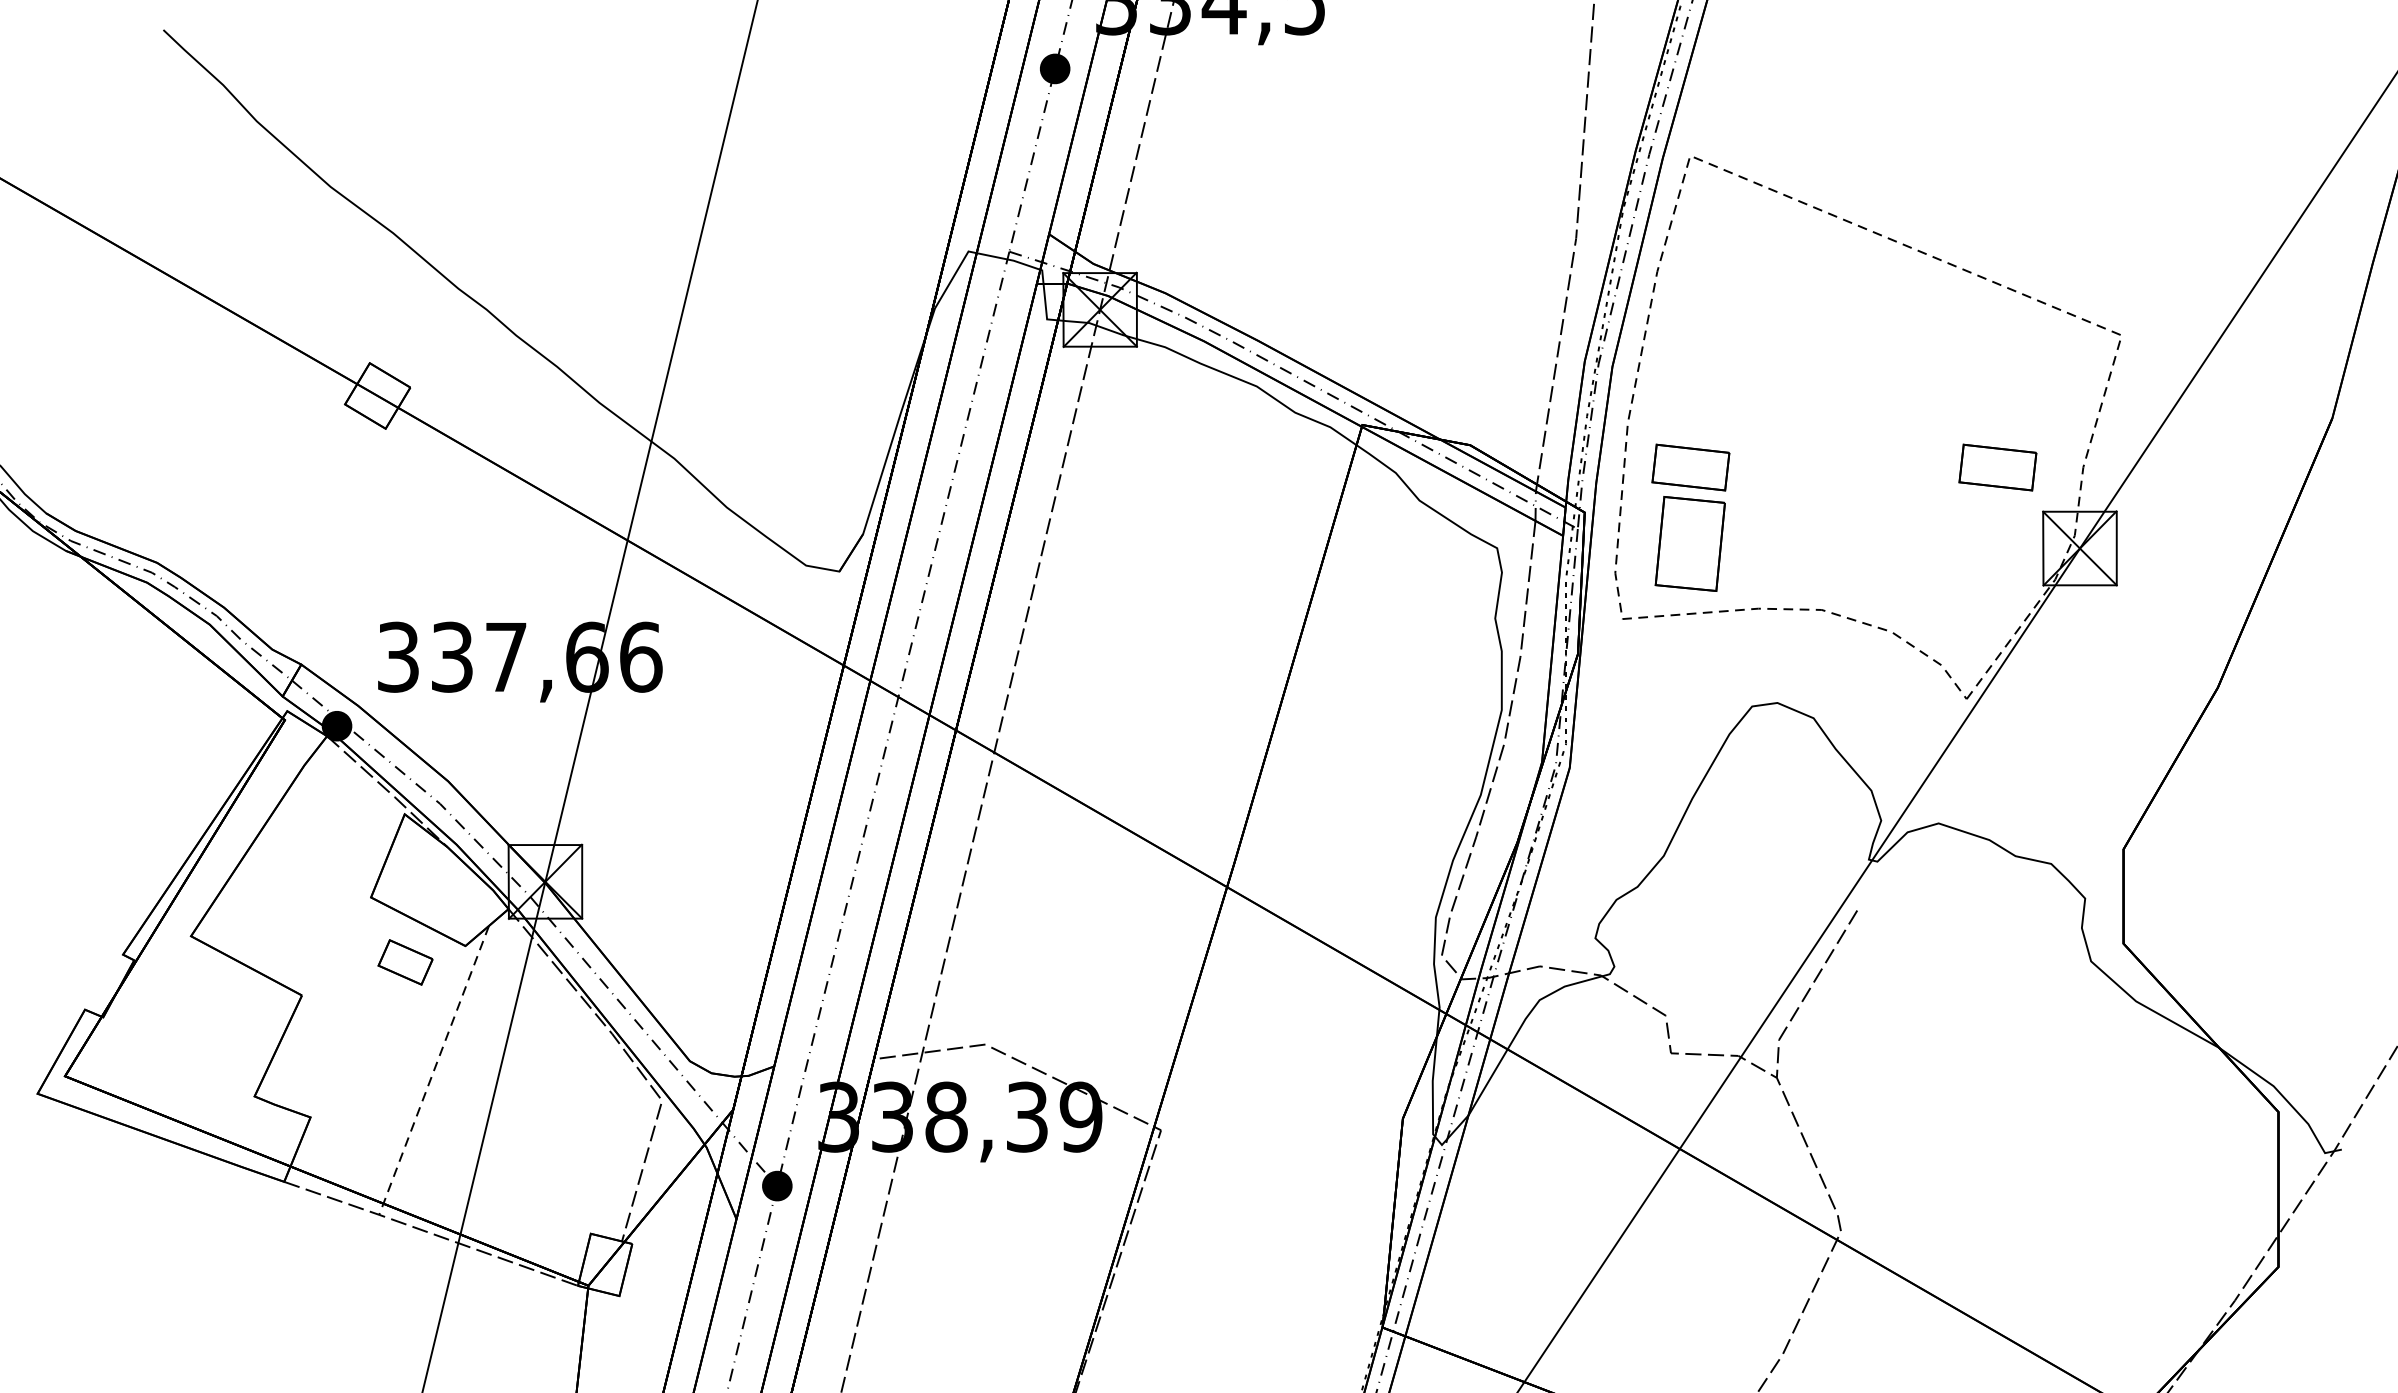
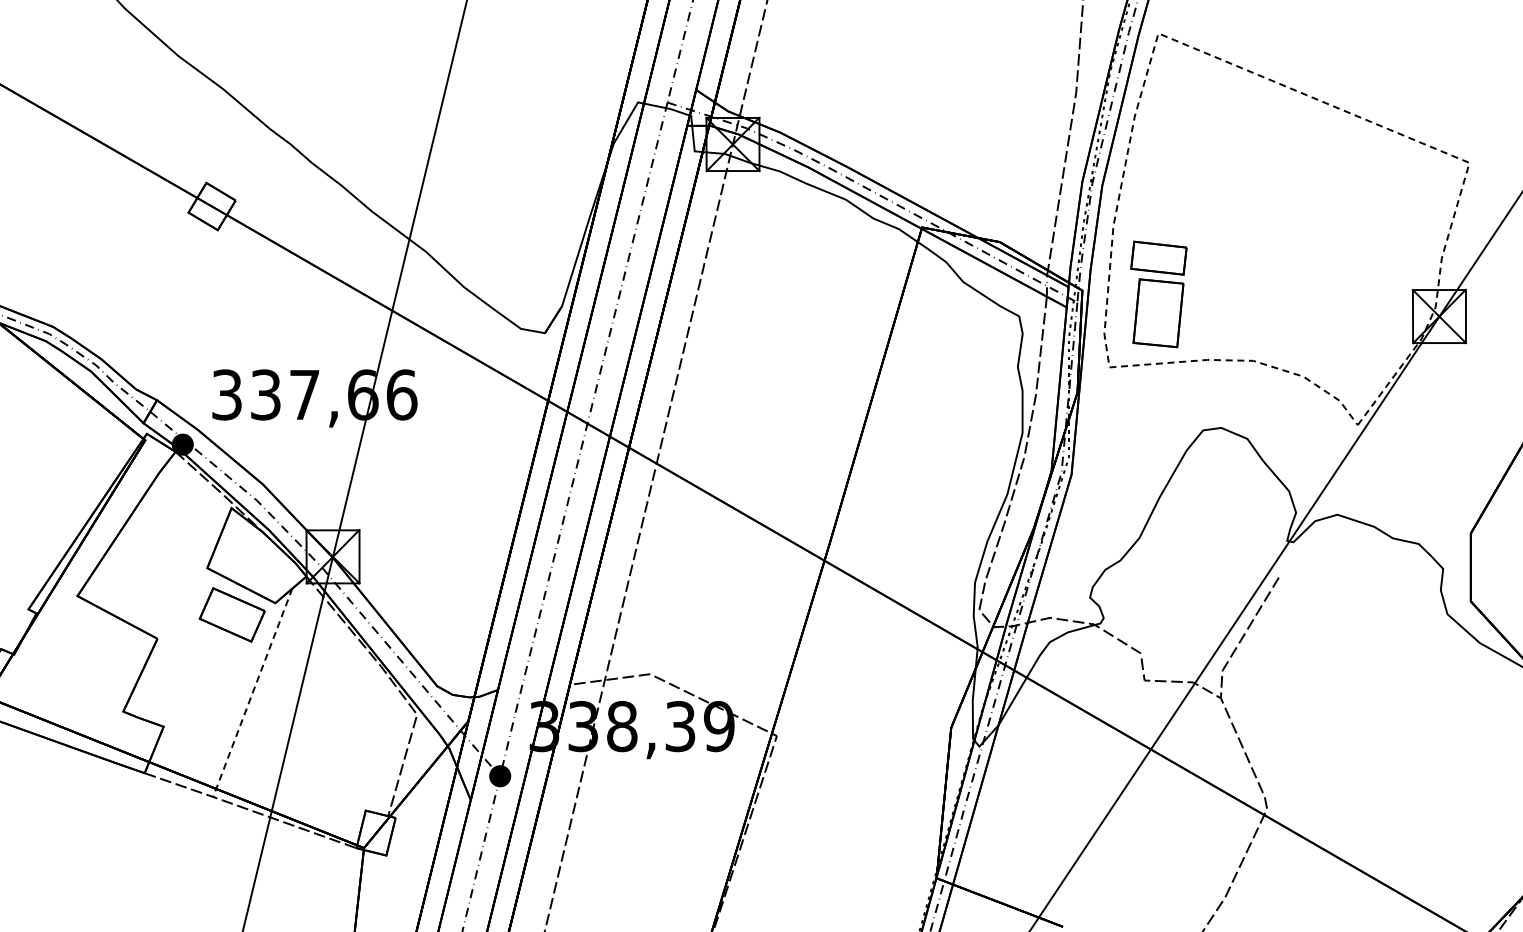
part: (1997, 467) -> (1379, 258), removed
part: (405, 962) -> (232, 615), size x1.67

